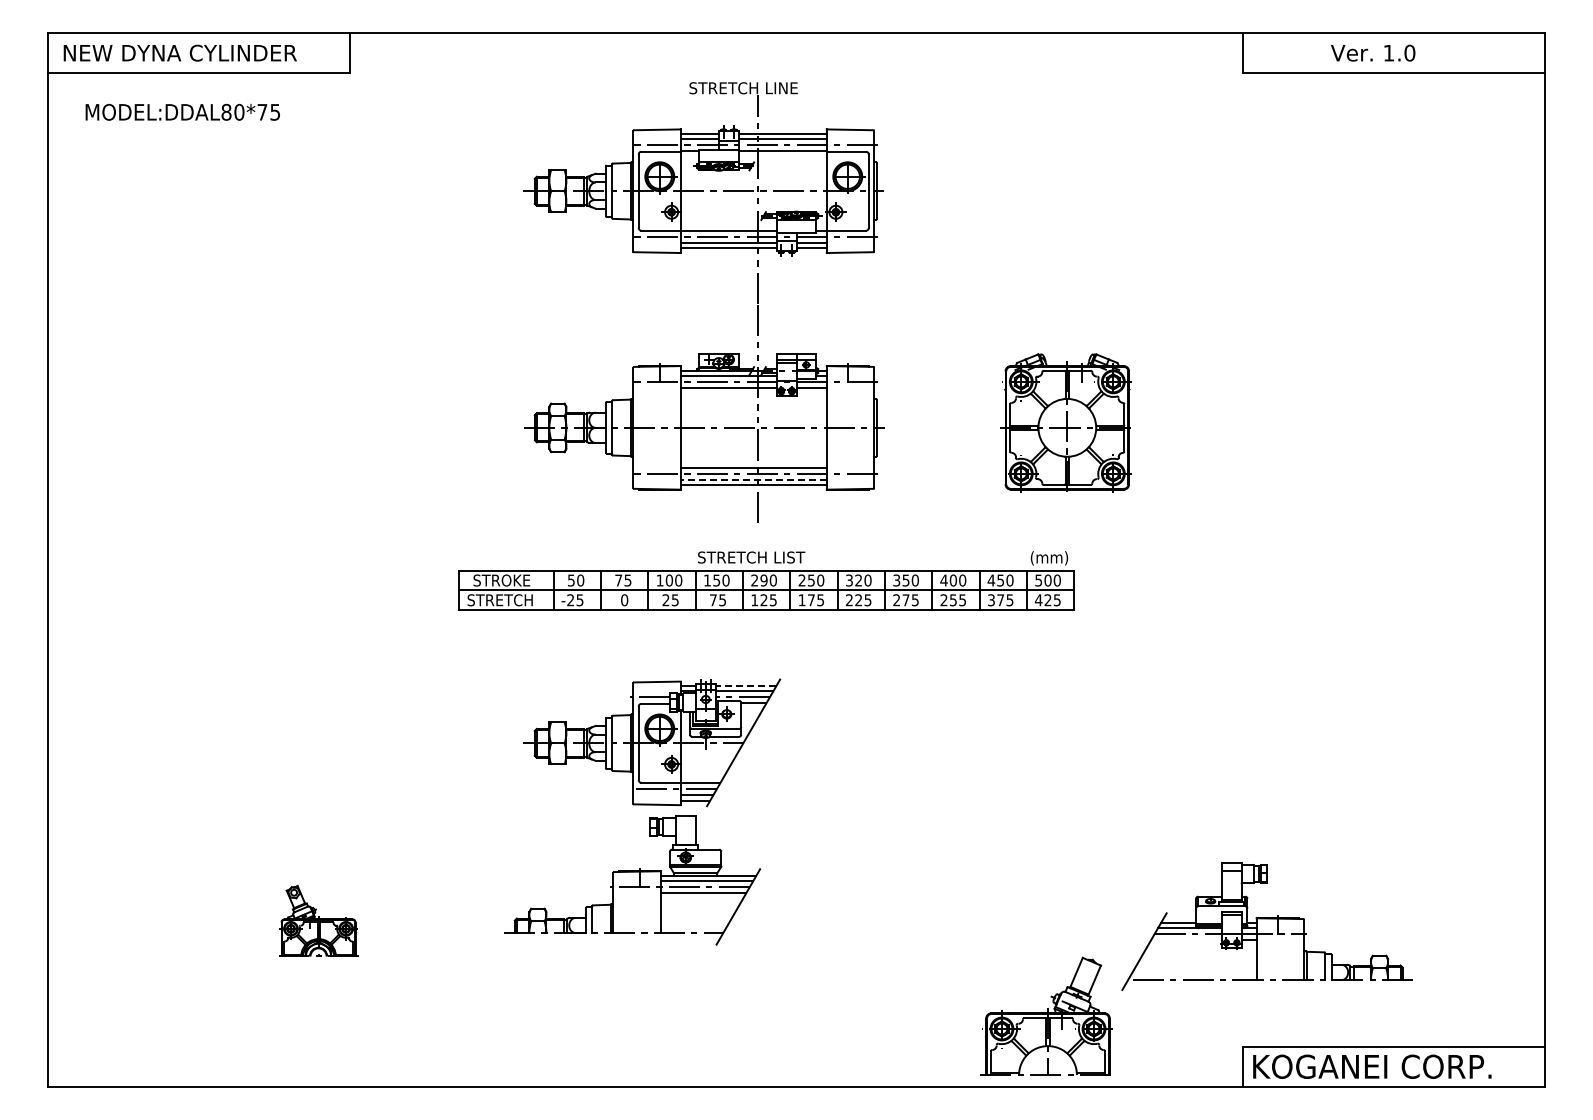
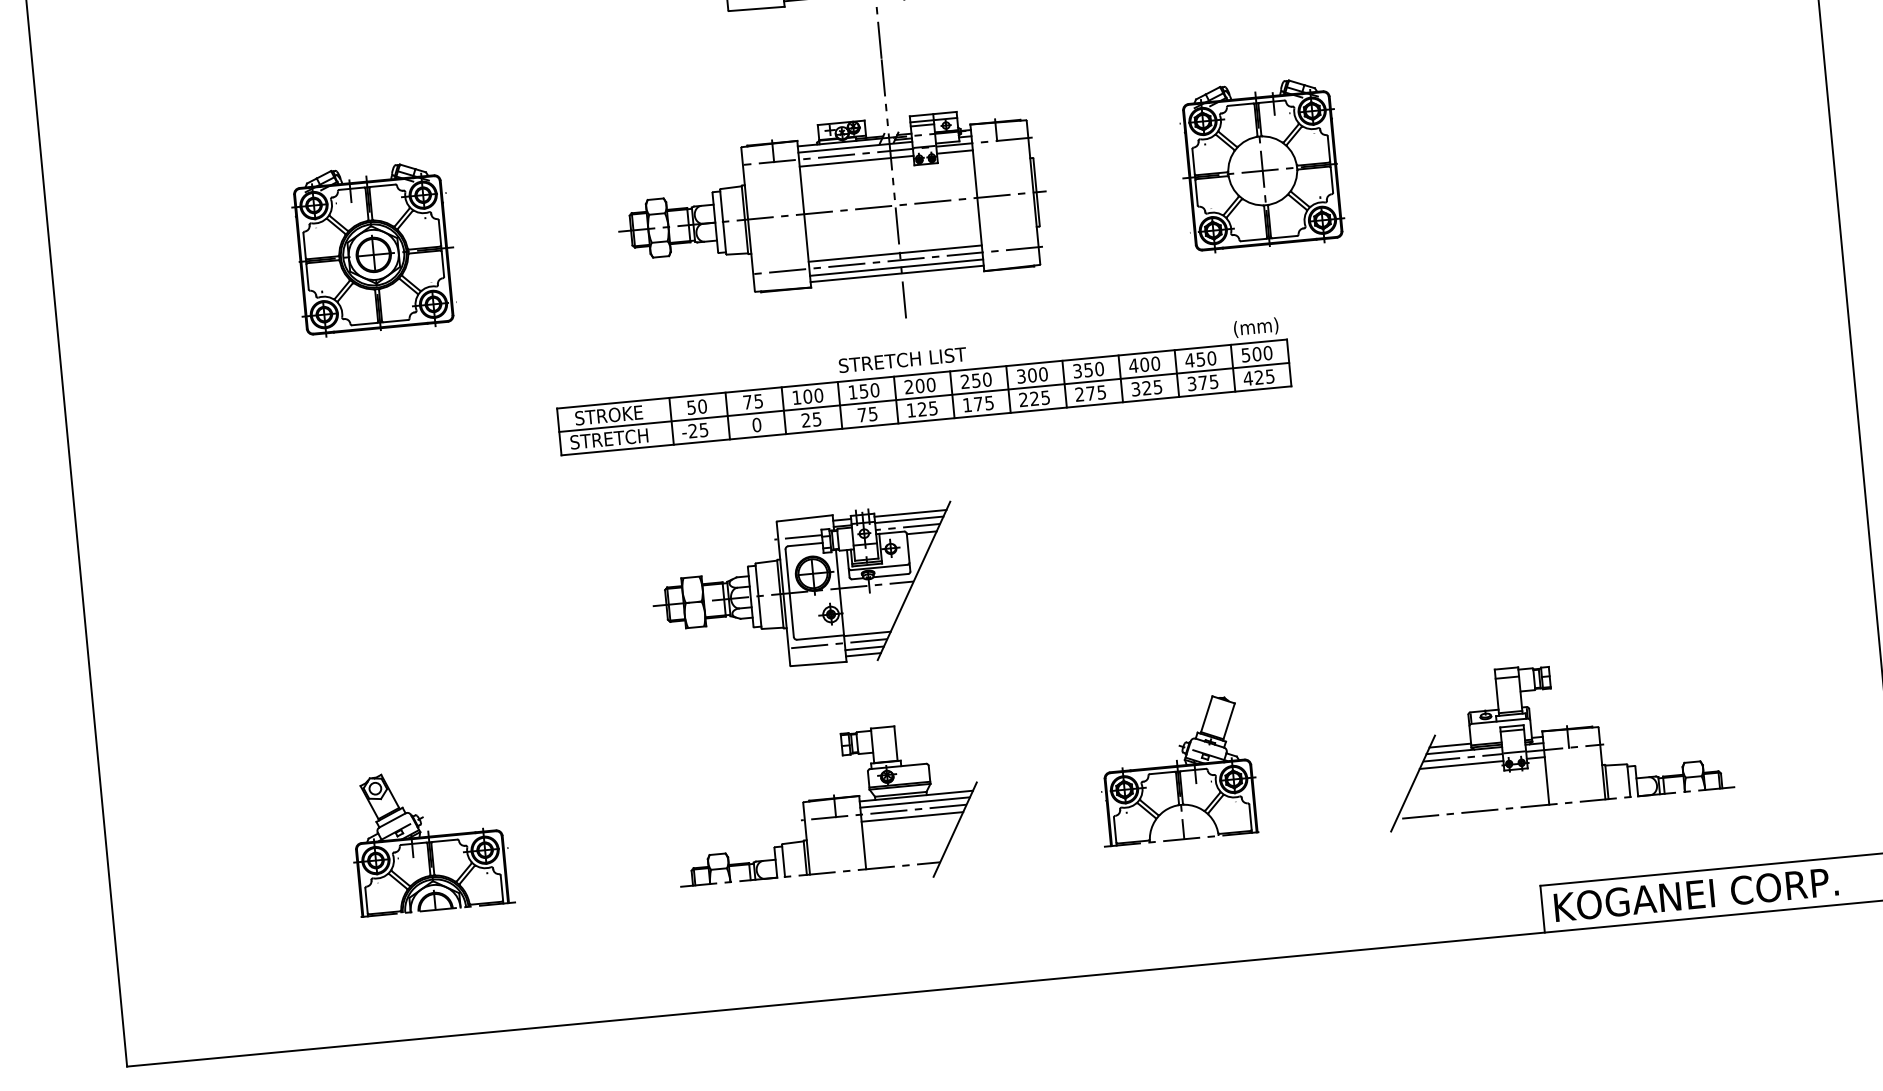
part: (319, 422) -> (375, 248), added
line: (753, 479) -> (896, 267), dashed -> solid
text: (763, 580) -> (919, 386), 290 -> 200
text: (858, 580) -> (1032, 375), 320 -> 300
text: (948, 600) -> (1141, 389), 255 -> 325
line: (745, 686) -> (909, 513), dashed -> solid
part: (632, 880) -> (826, 810), moved
part: (319, 920) -> (430, 839), size x1.67
line: (1186, 939) -> (1461, 764), added
part: (1046, 1015) -> (1175, 768), moved

